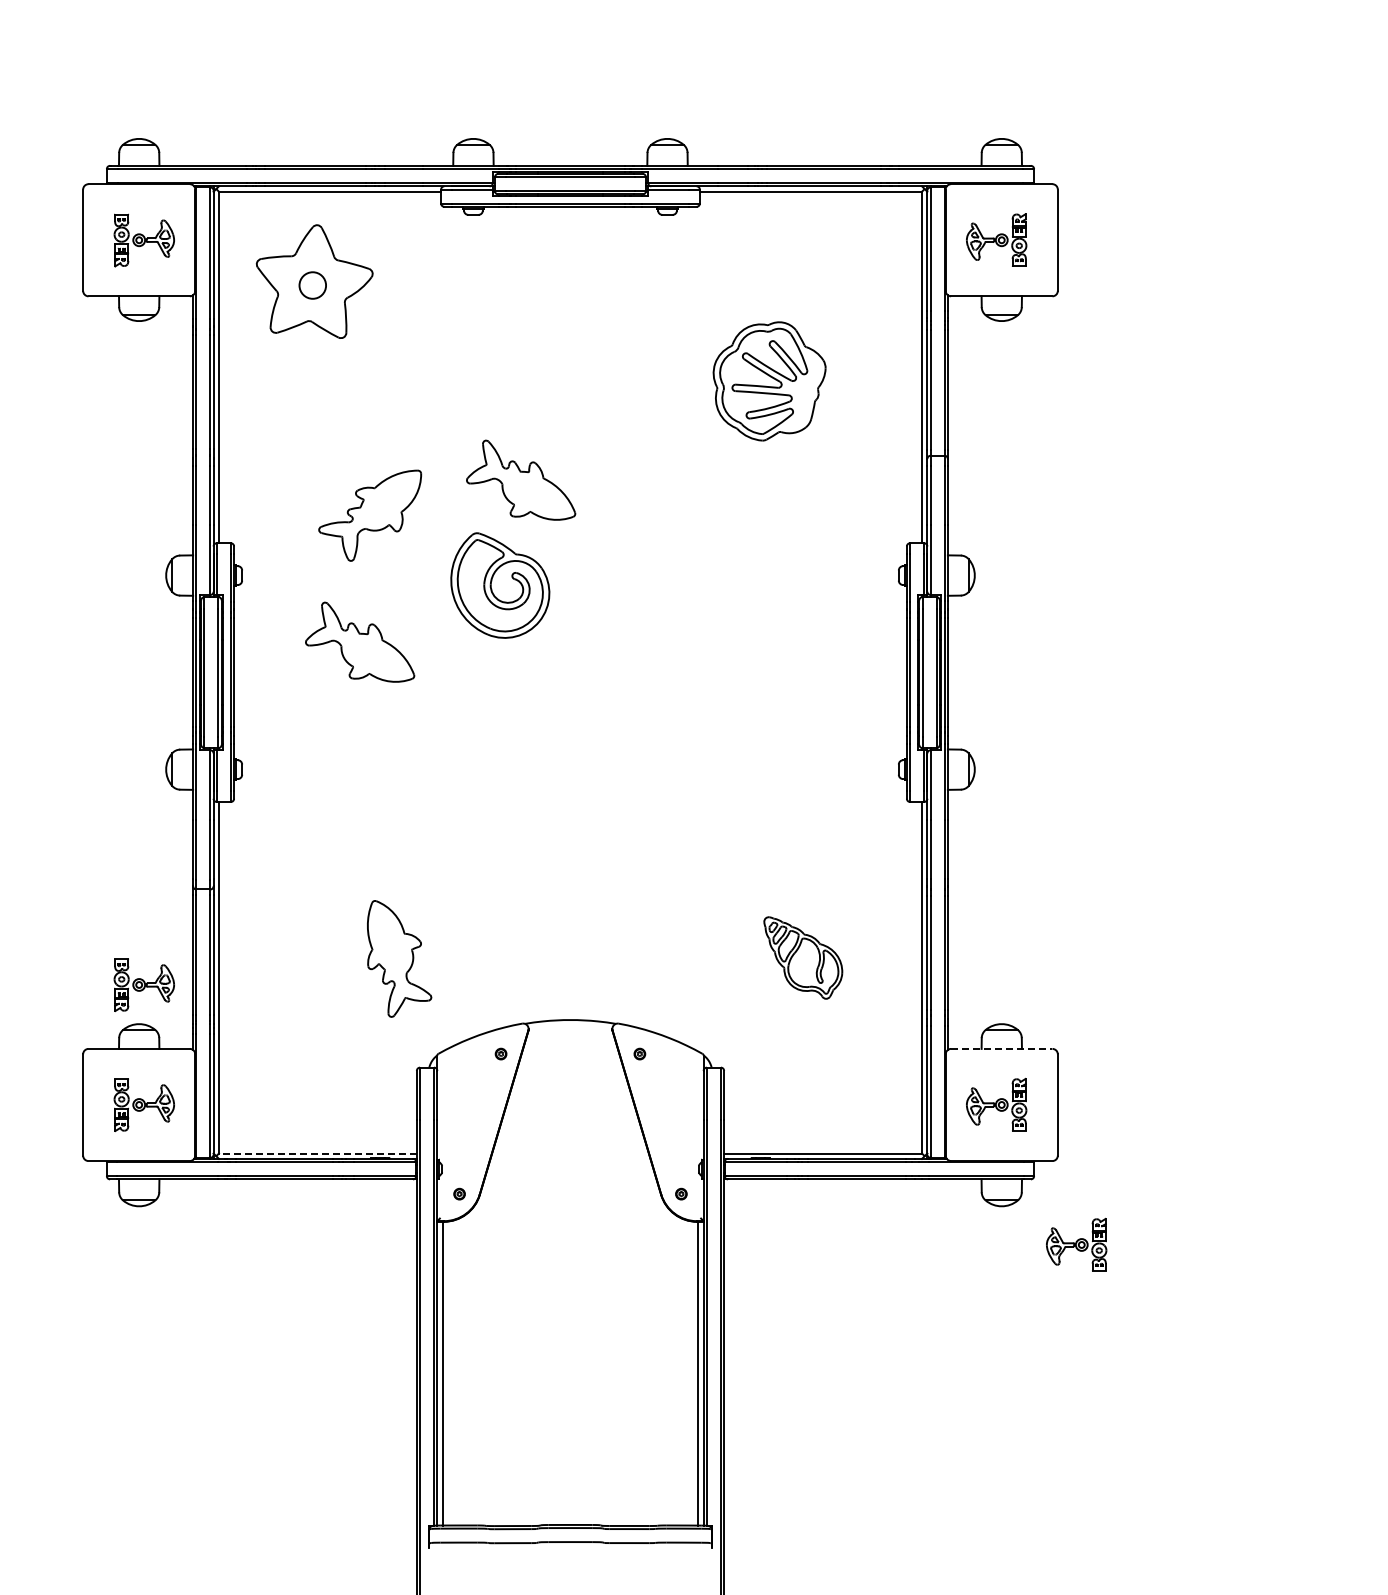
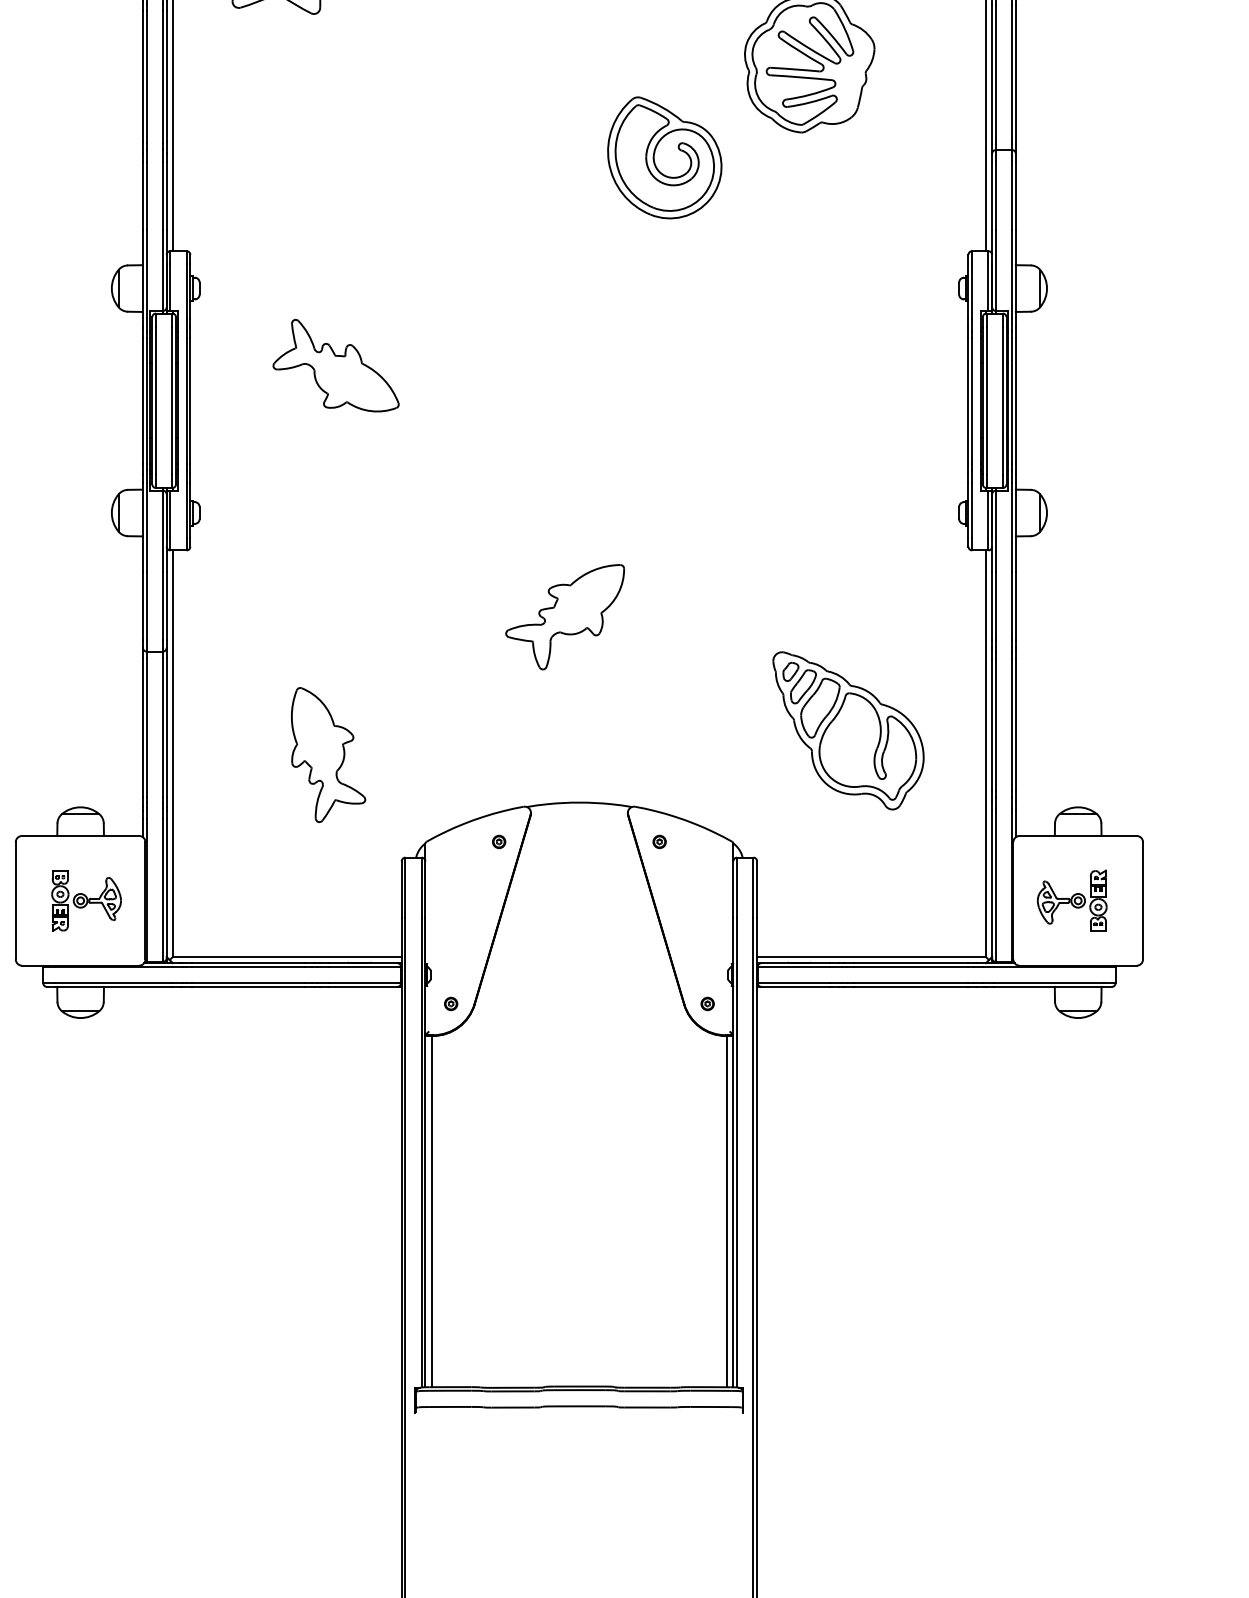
part: (521, 479) -> (522, 177), removed
part: (370, 515) -> (565, 616), moved
part: (500, 585) -> (665, 157), moved
part: (803, 957) -> (848, 730), size x1.67
part: (399, 958) -> (328, 754), moved
part: (143, 984) -> (85, 761), removed
line: (1001, 1048) -> (1077, 835), dashed -> solid
line: (317, 1153) -> (286, 956), dashed -> solid
part: (1076, 1244) -> (1164, 1062), removed

